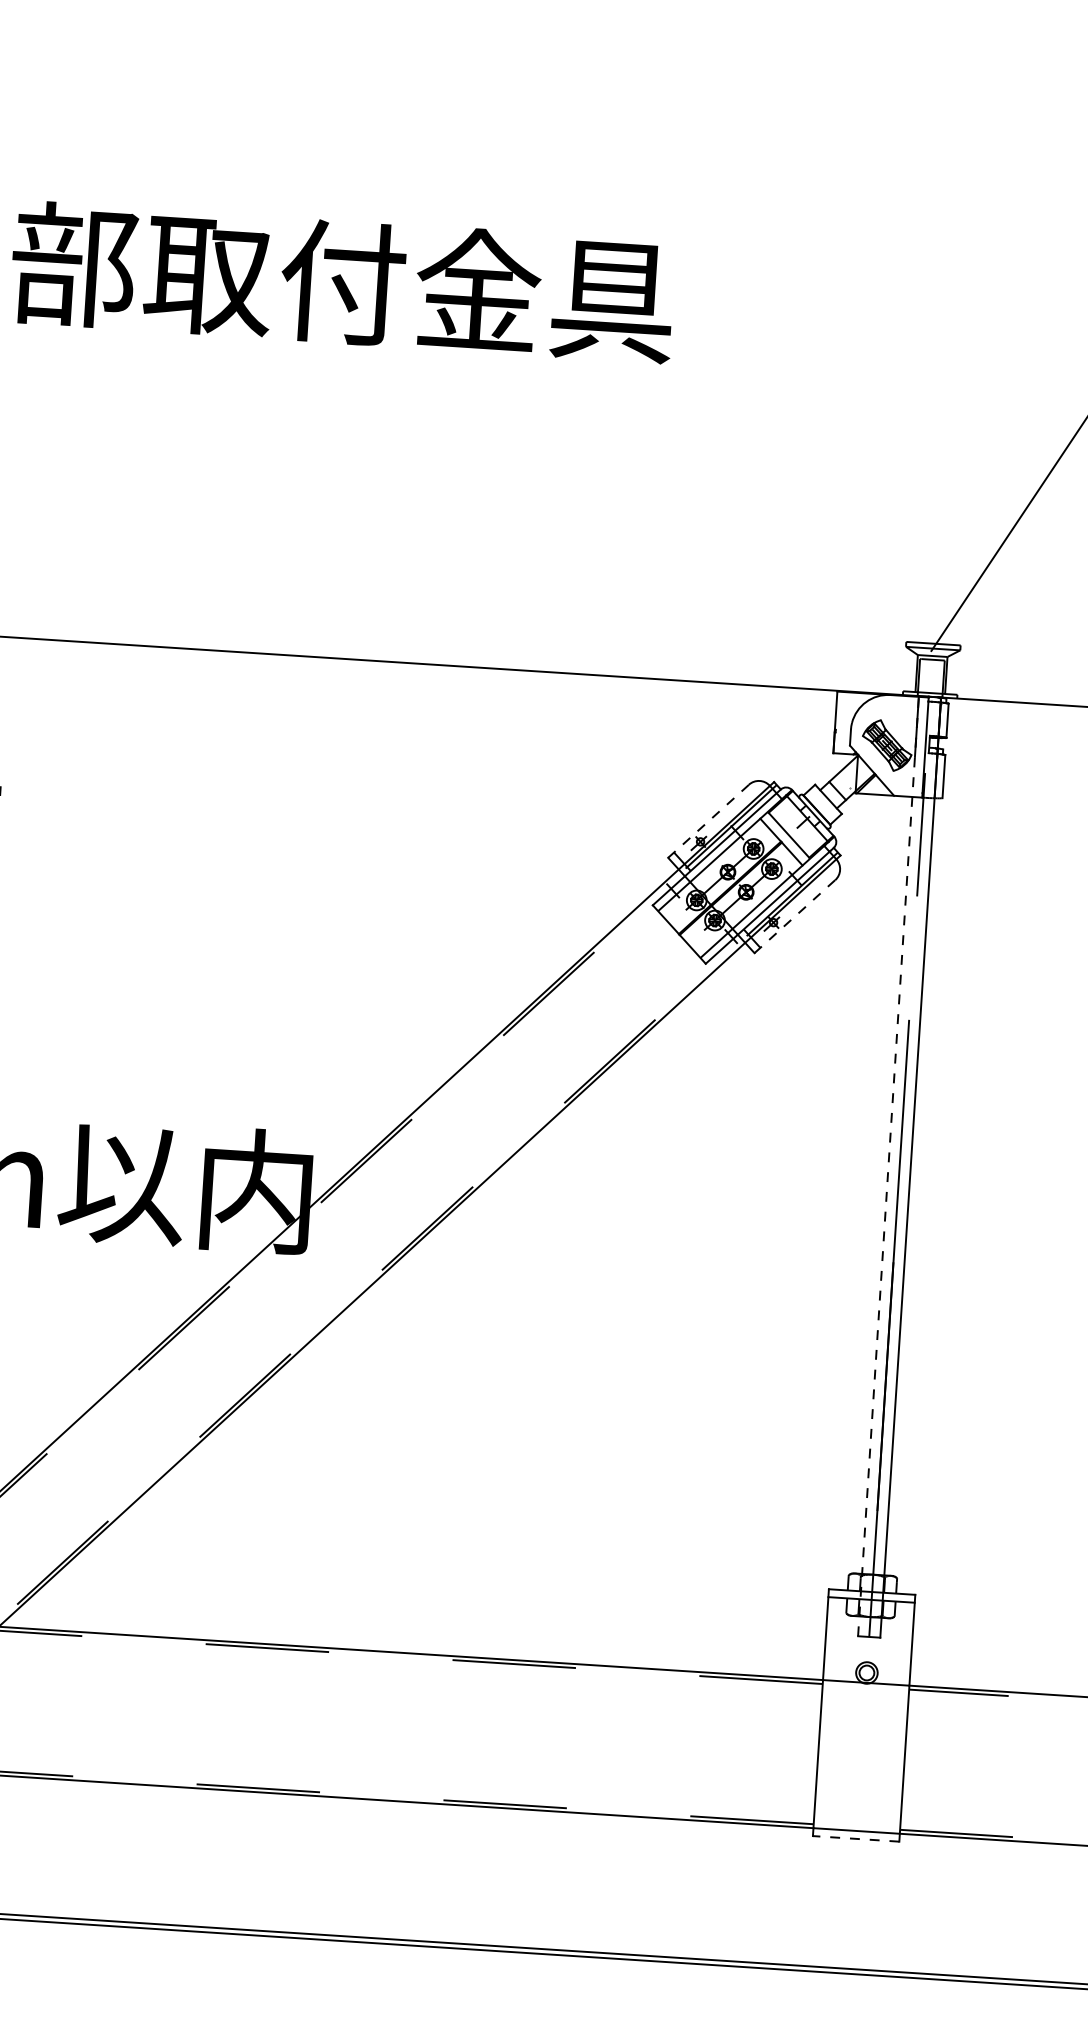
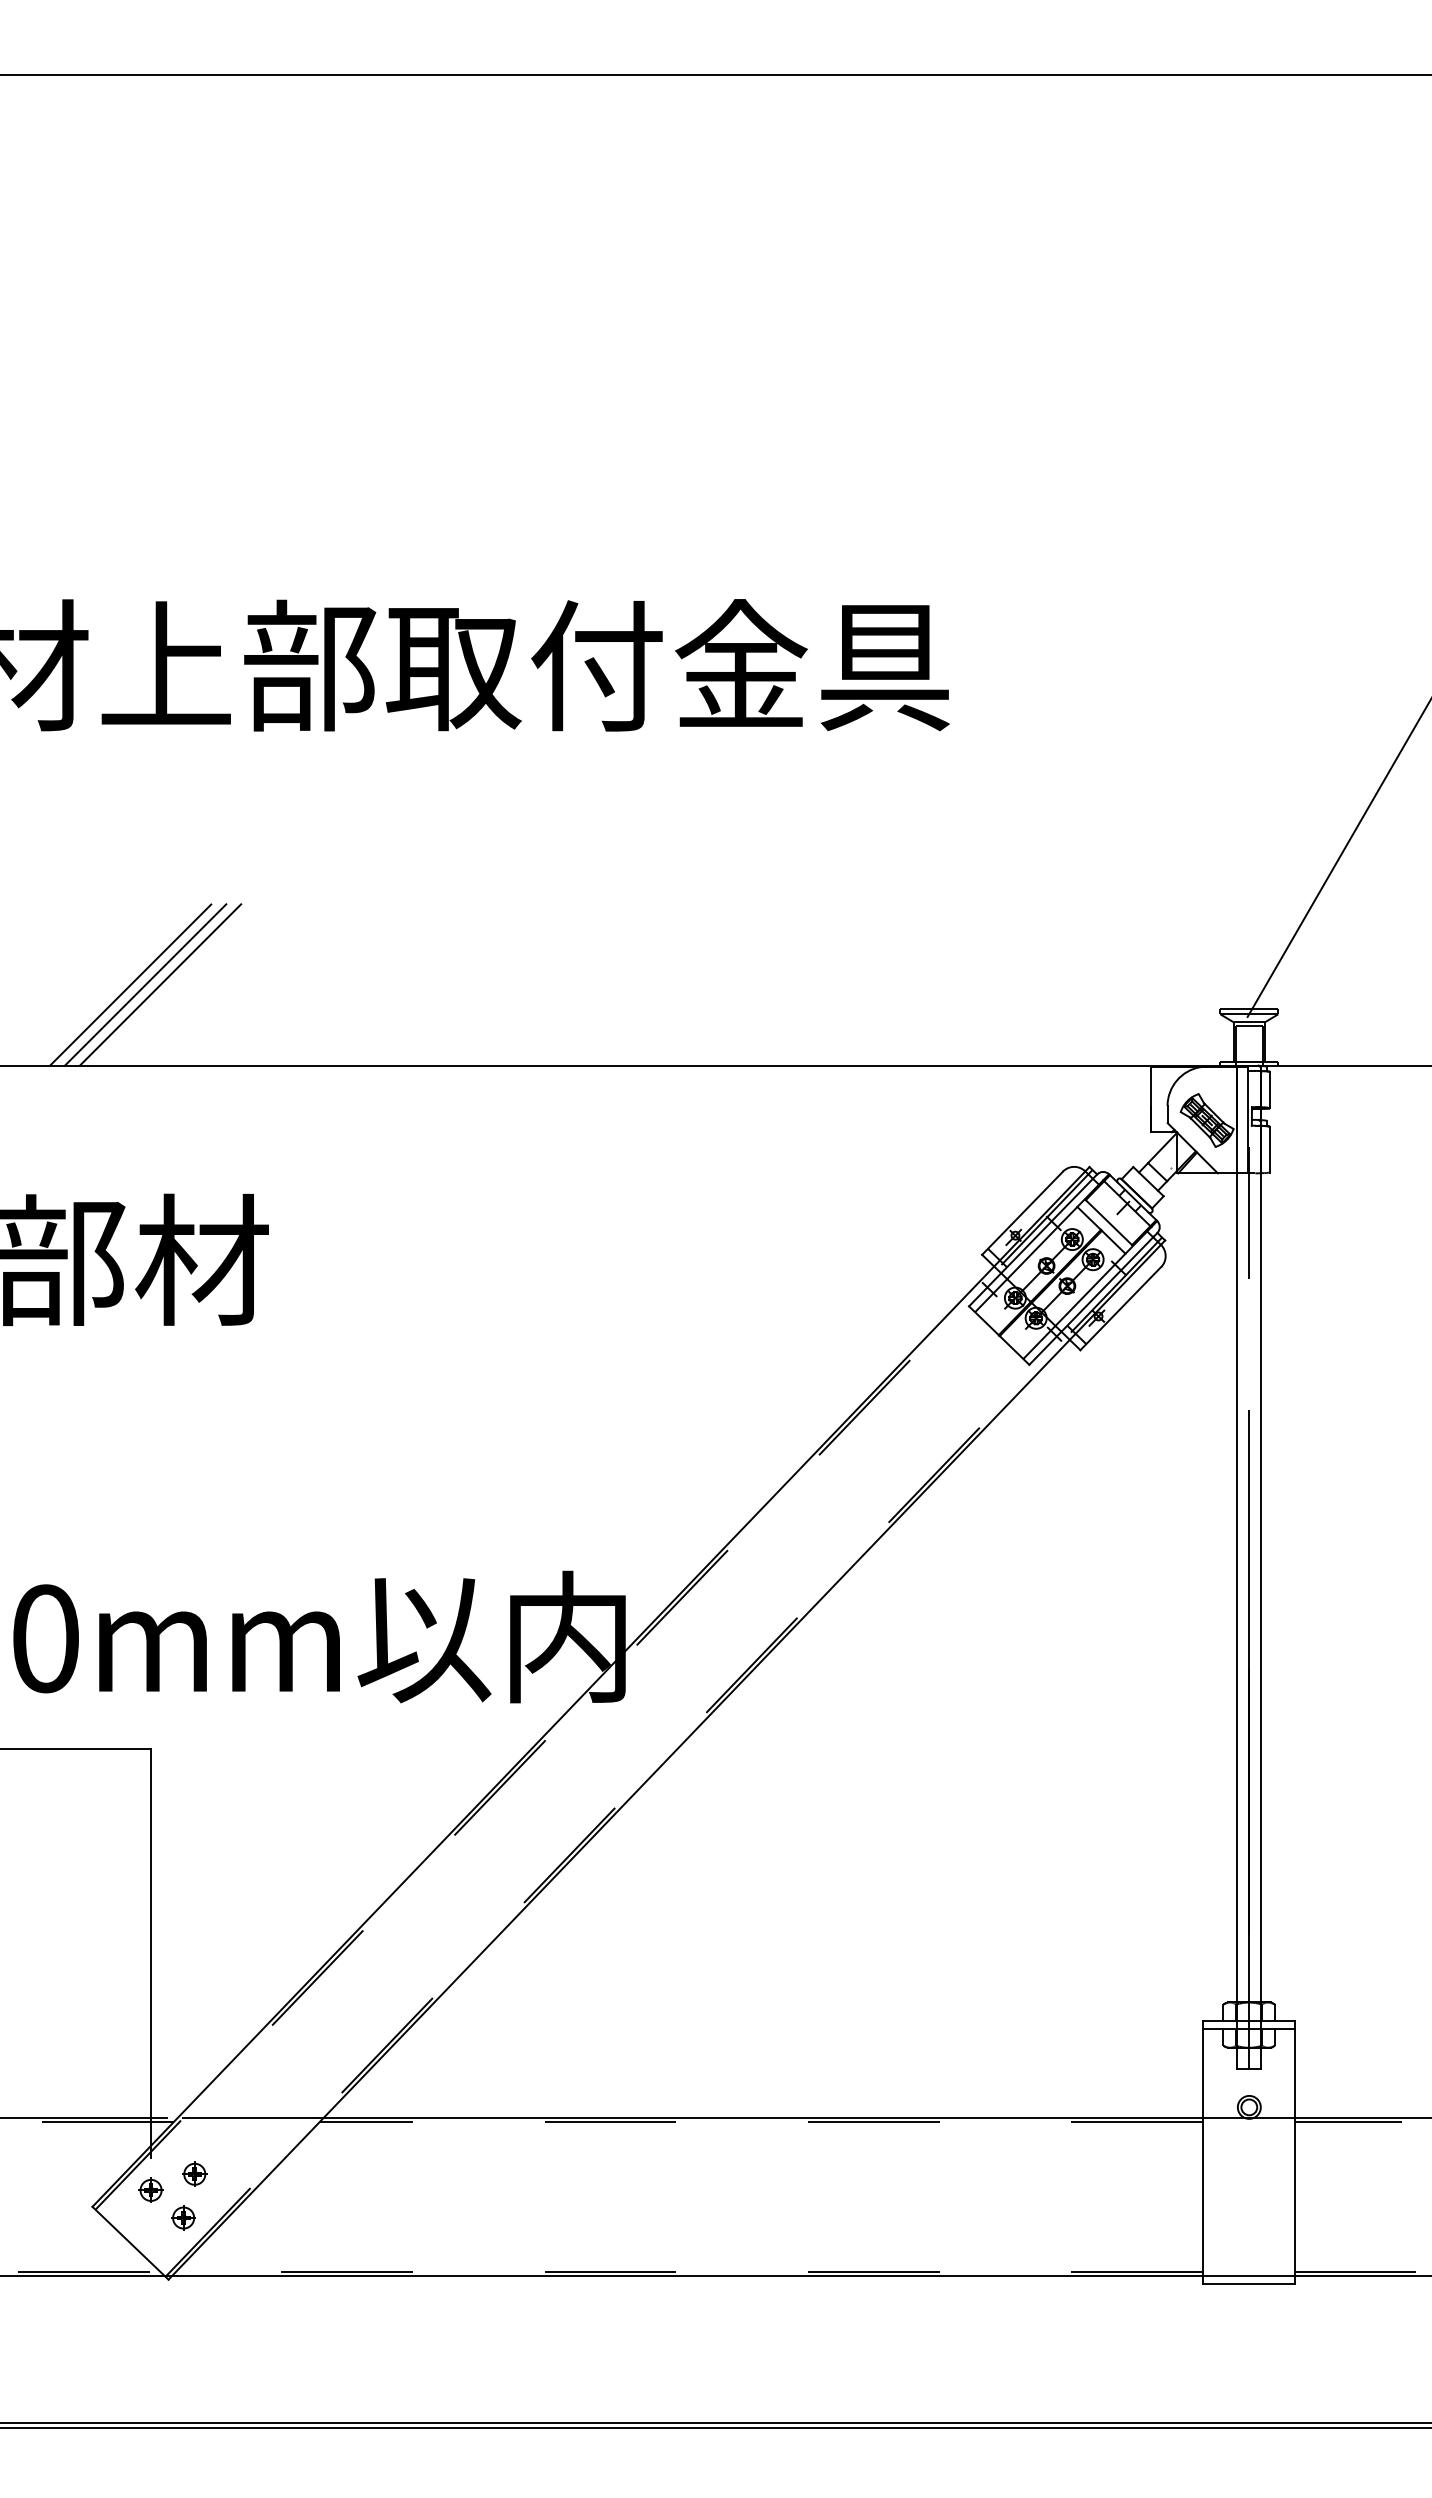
line: (708, 821) -> (1022, 1213), dashed -> solid
line: (794, 916) -> (1120, 1308), dashed -> solid
line: (888, 1166) -> (1237, 1567), dashed -> solid
line: (855, 1838) -> (1248, 2284), dashed -> solid

